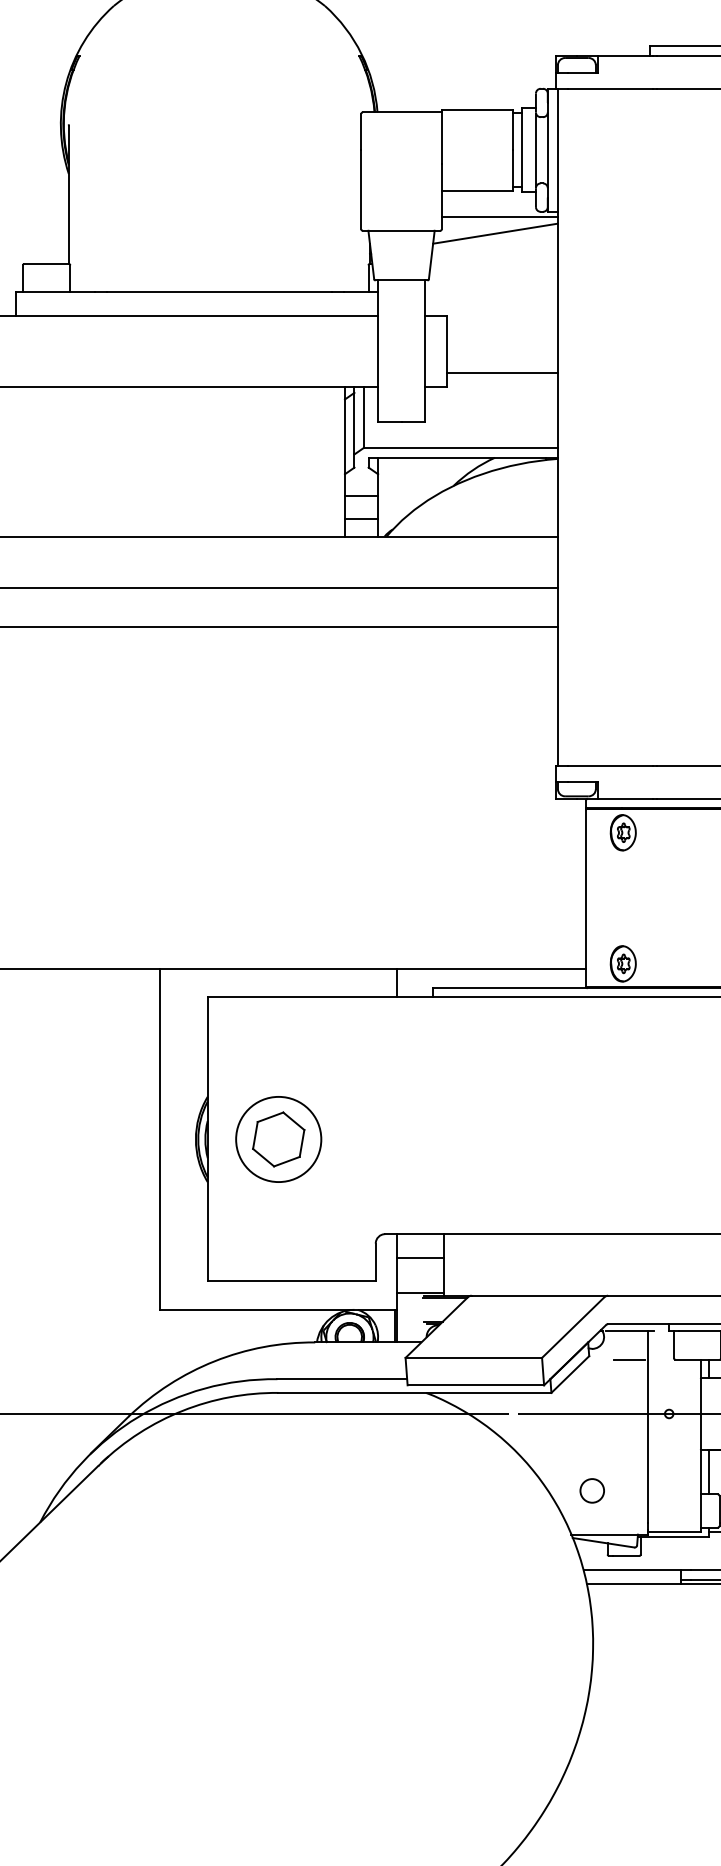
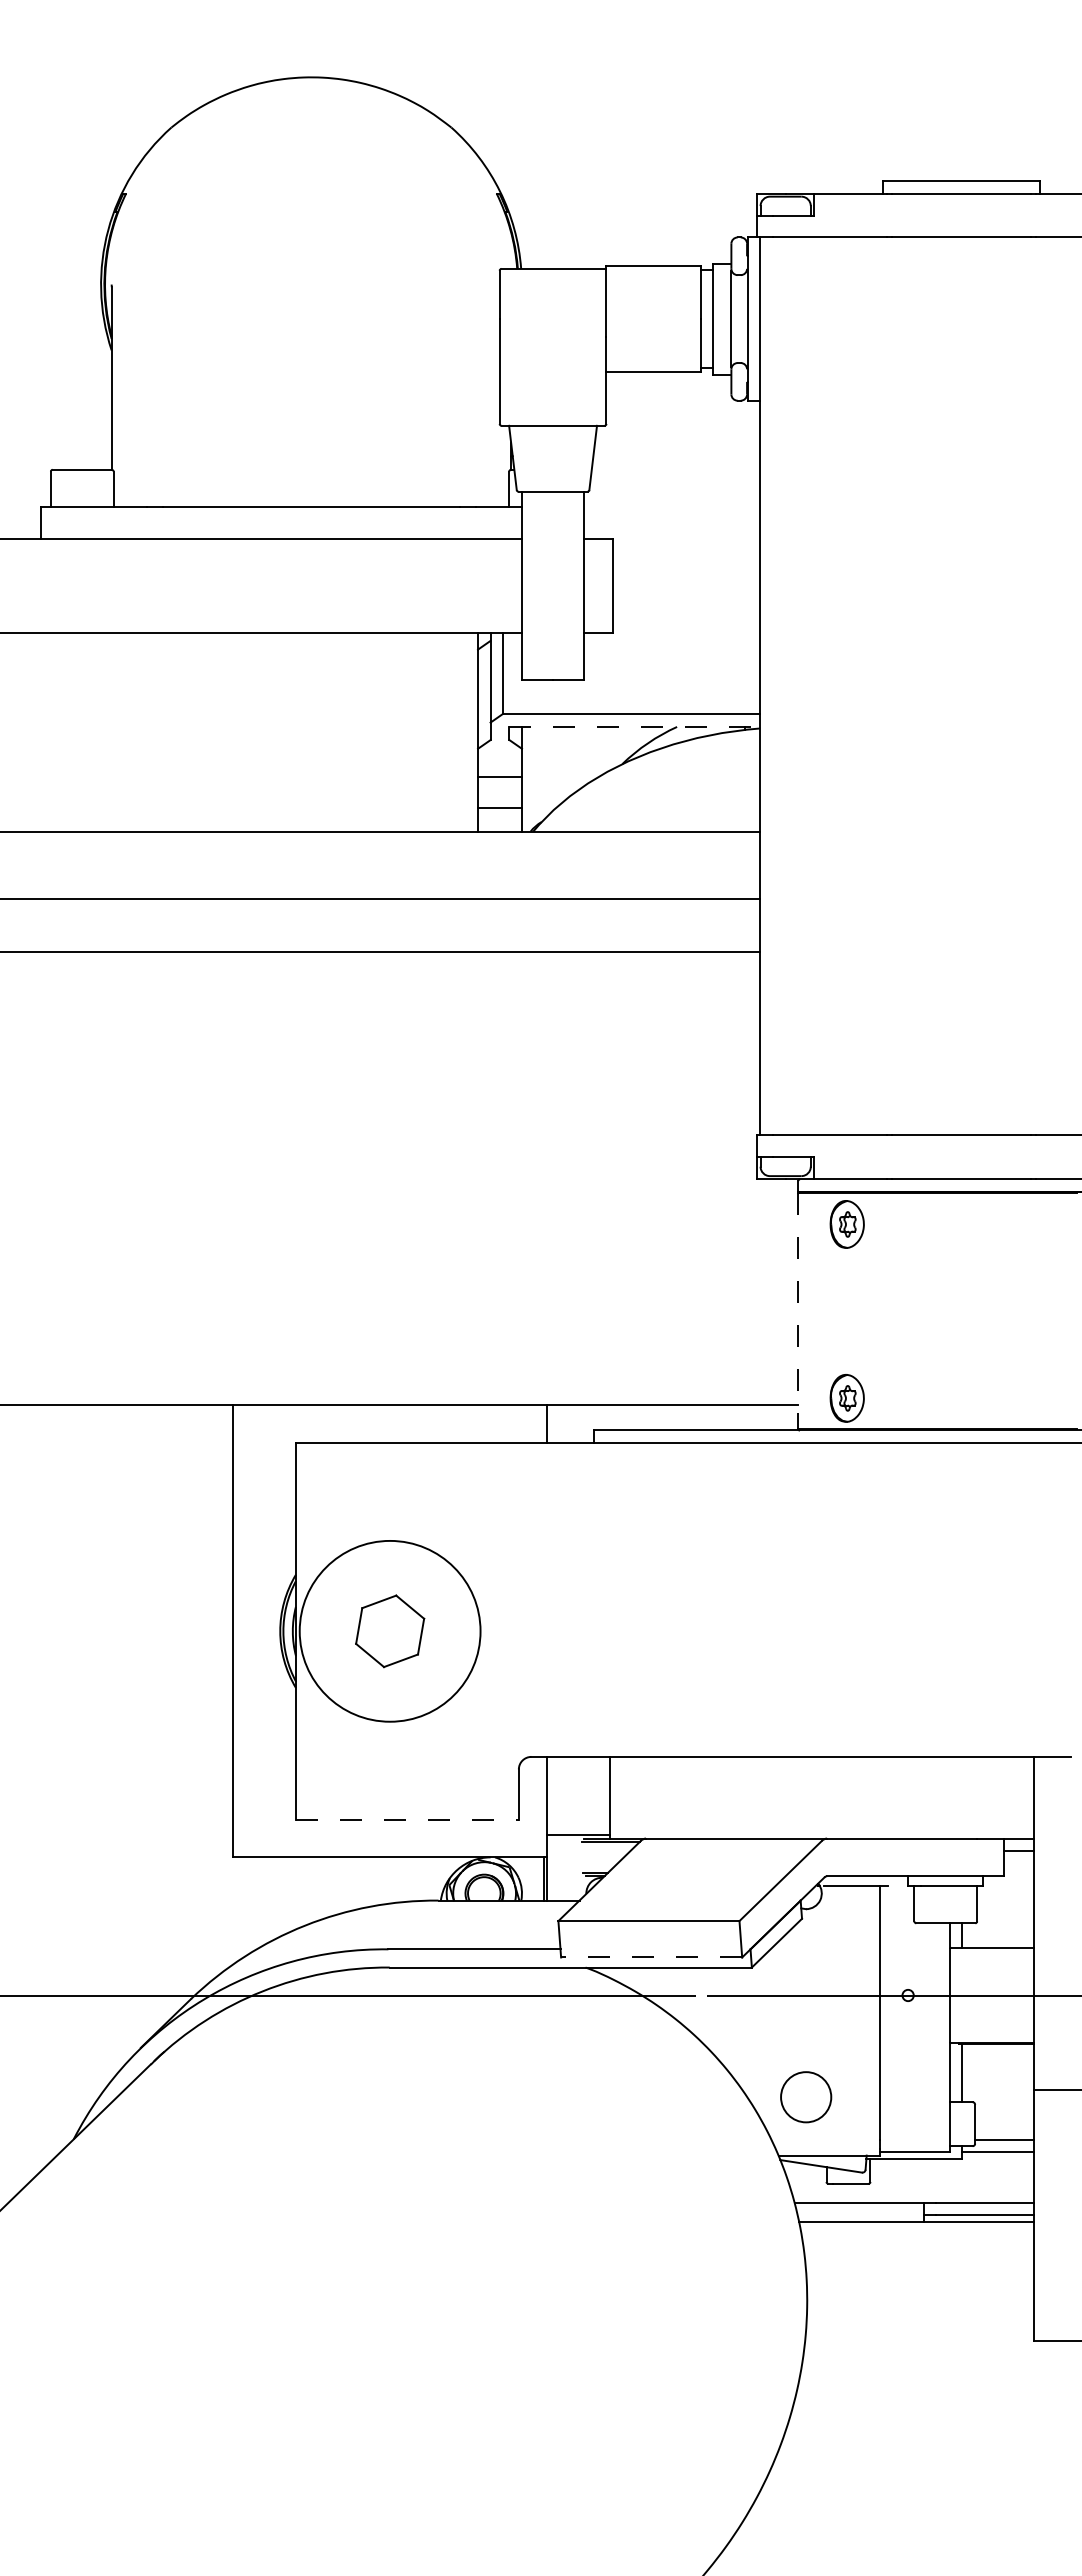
line: (499, 216) -> (683, 407), removed
line: (495, 233) -> (677, 429), removed
line: (502, 372) -> (686, 614), removed
line: (463, 457) -> (635, 726), solid -> dashed
line: (586, 898) -> (798, 1311), solid -> dashed
circle: (278, 1138) -> (389, 1630), size x1.6
line: (420, 1257) -> (578, 1788), removed
line: (291, 1281) -> (407, 1819), solid -> dashed
line: (629, 1359) -> (855, 1923), removed
line: (475, 1385) -> (651, 1957), solid -> dashed
circle: (591, 1490) -> (805, 2097), size x1.6

